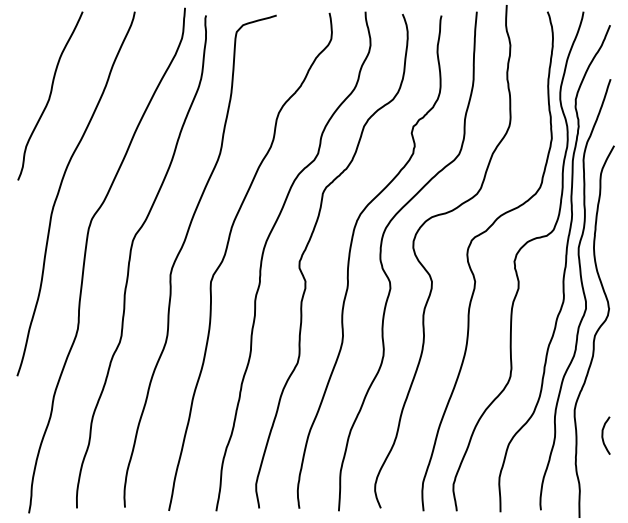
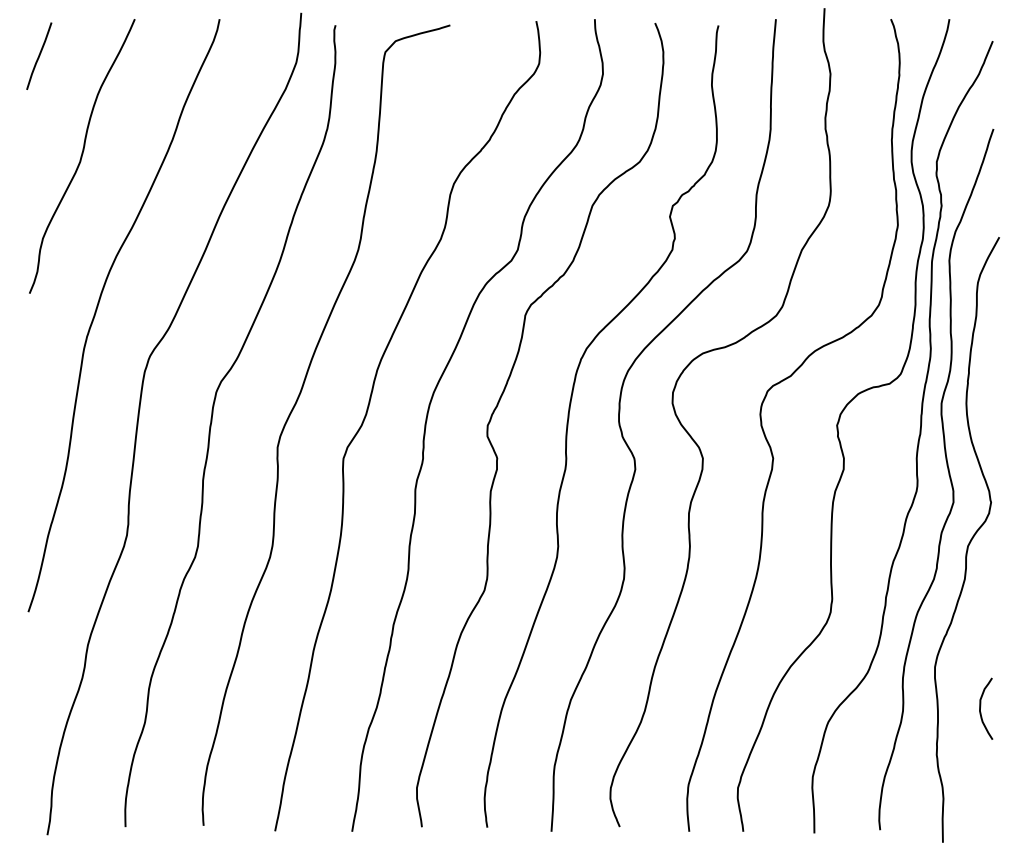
line: (23, 34) -> (38, 56), added

